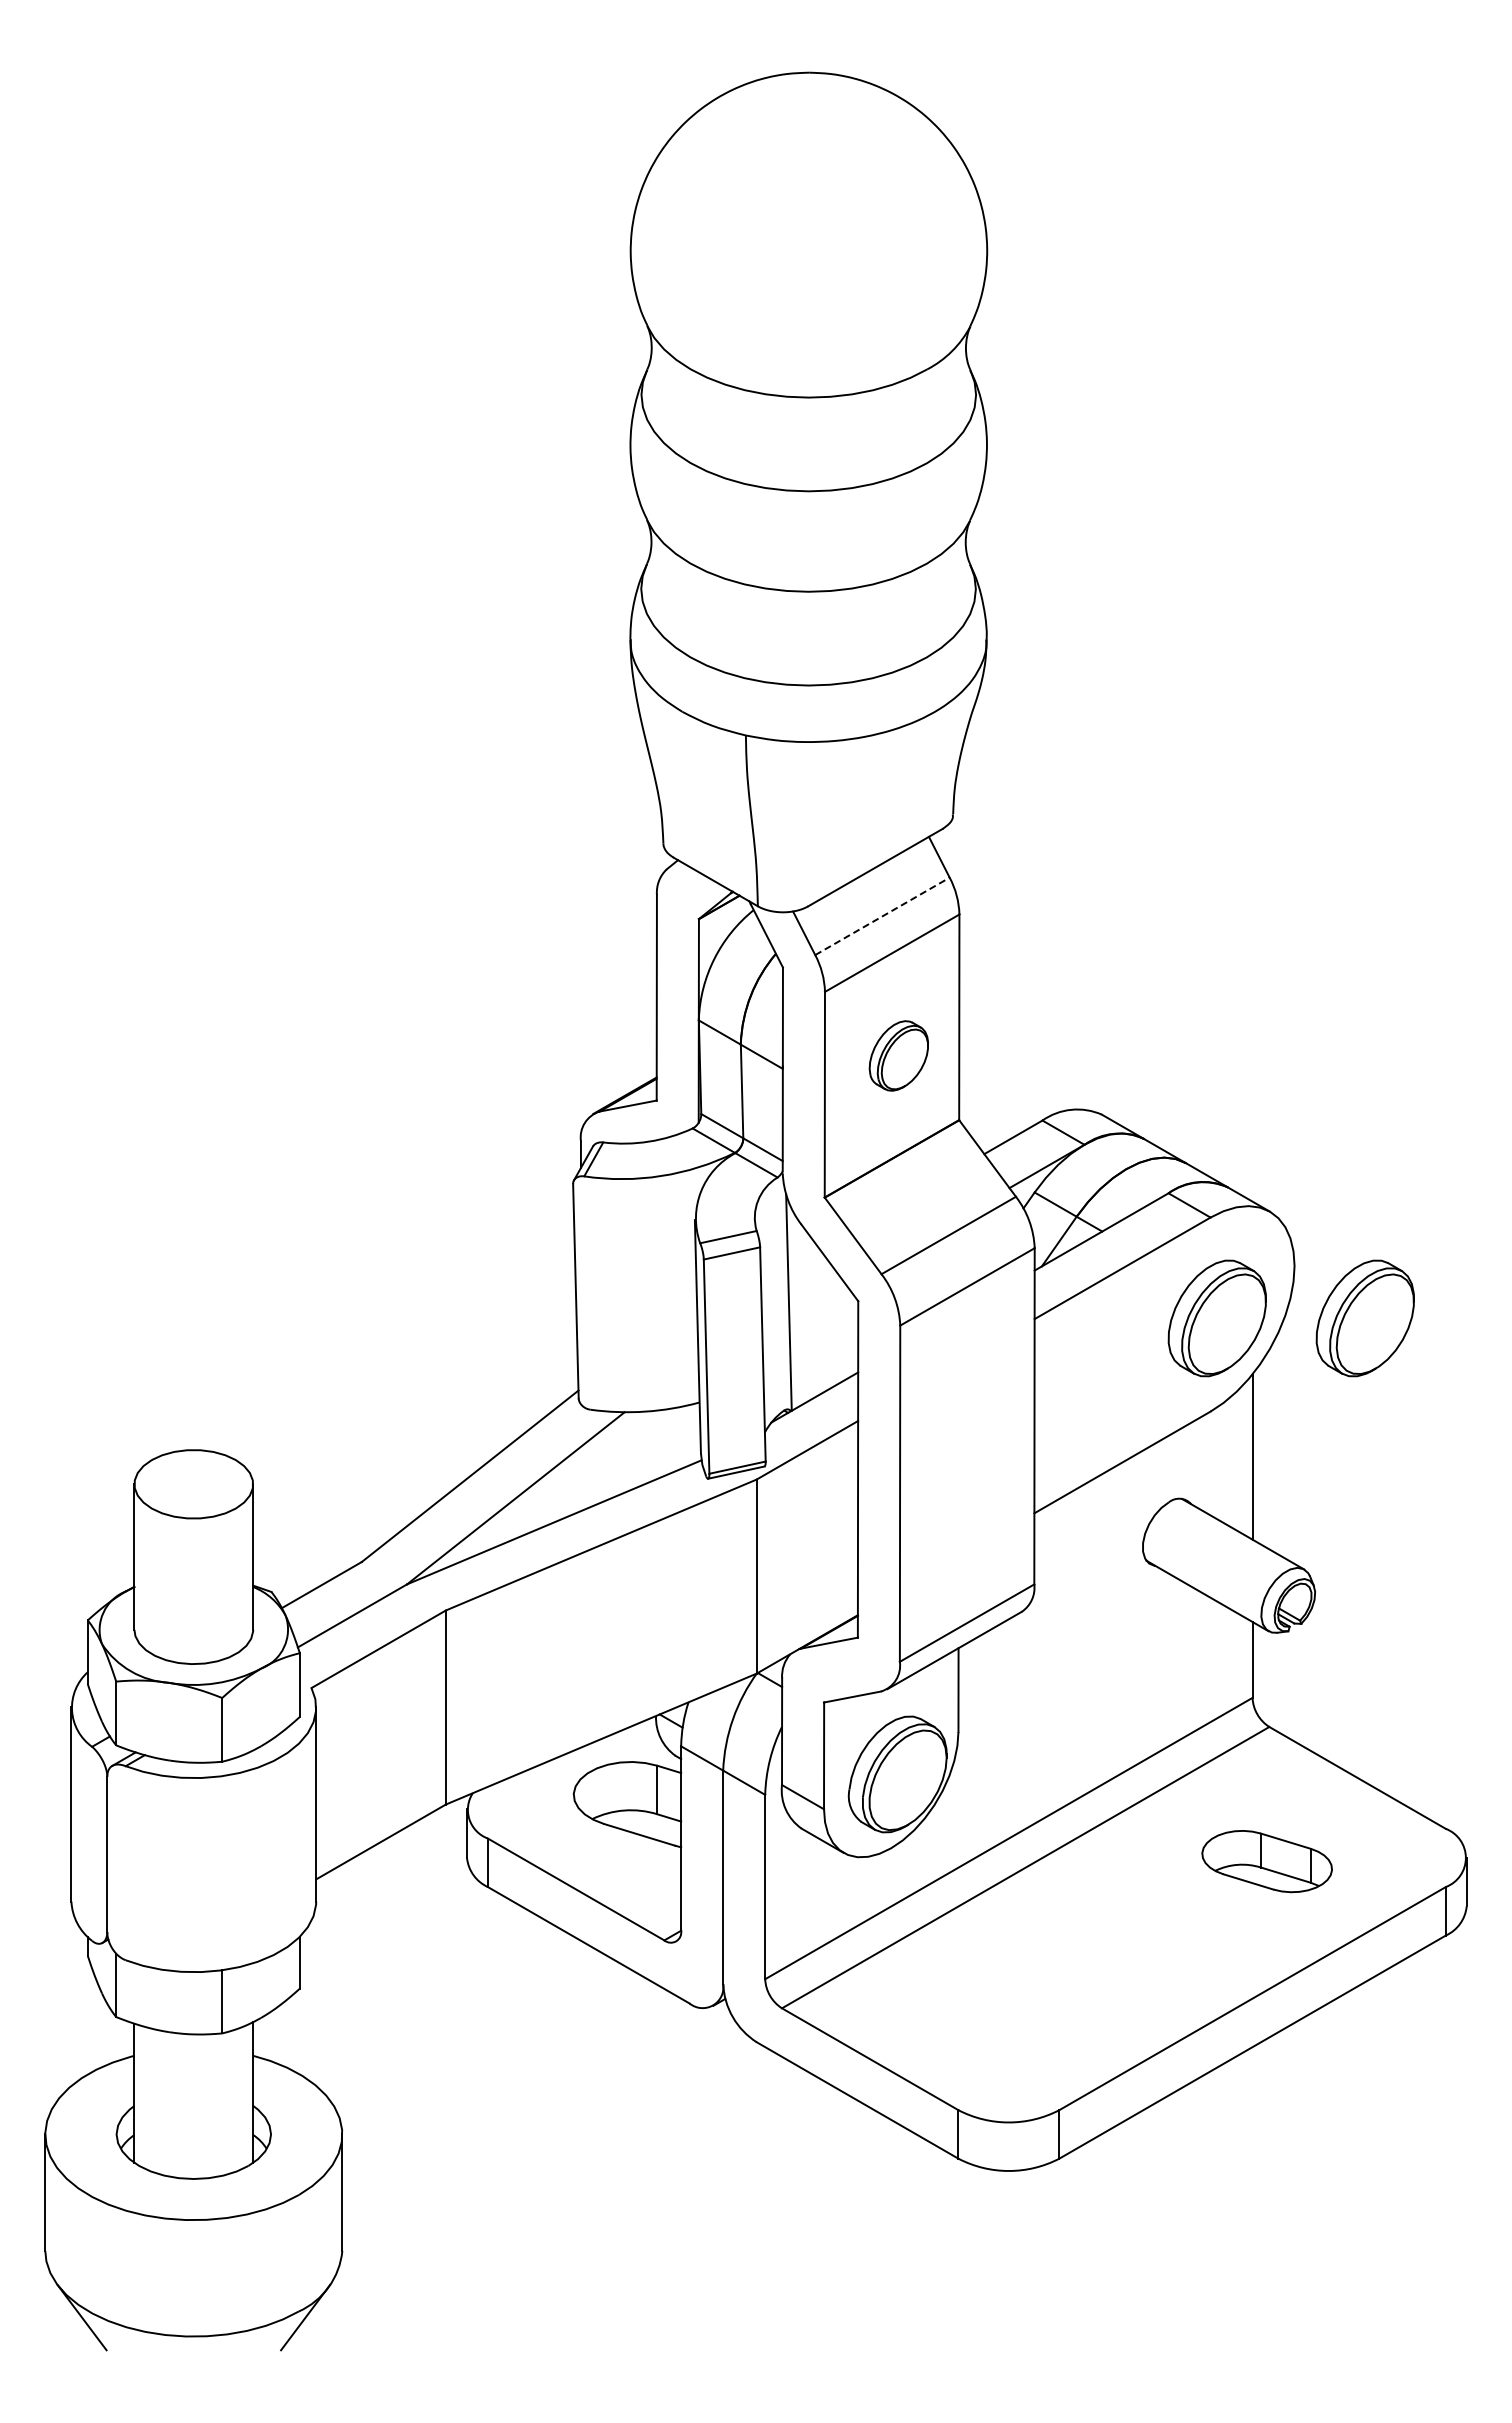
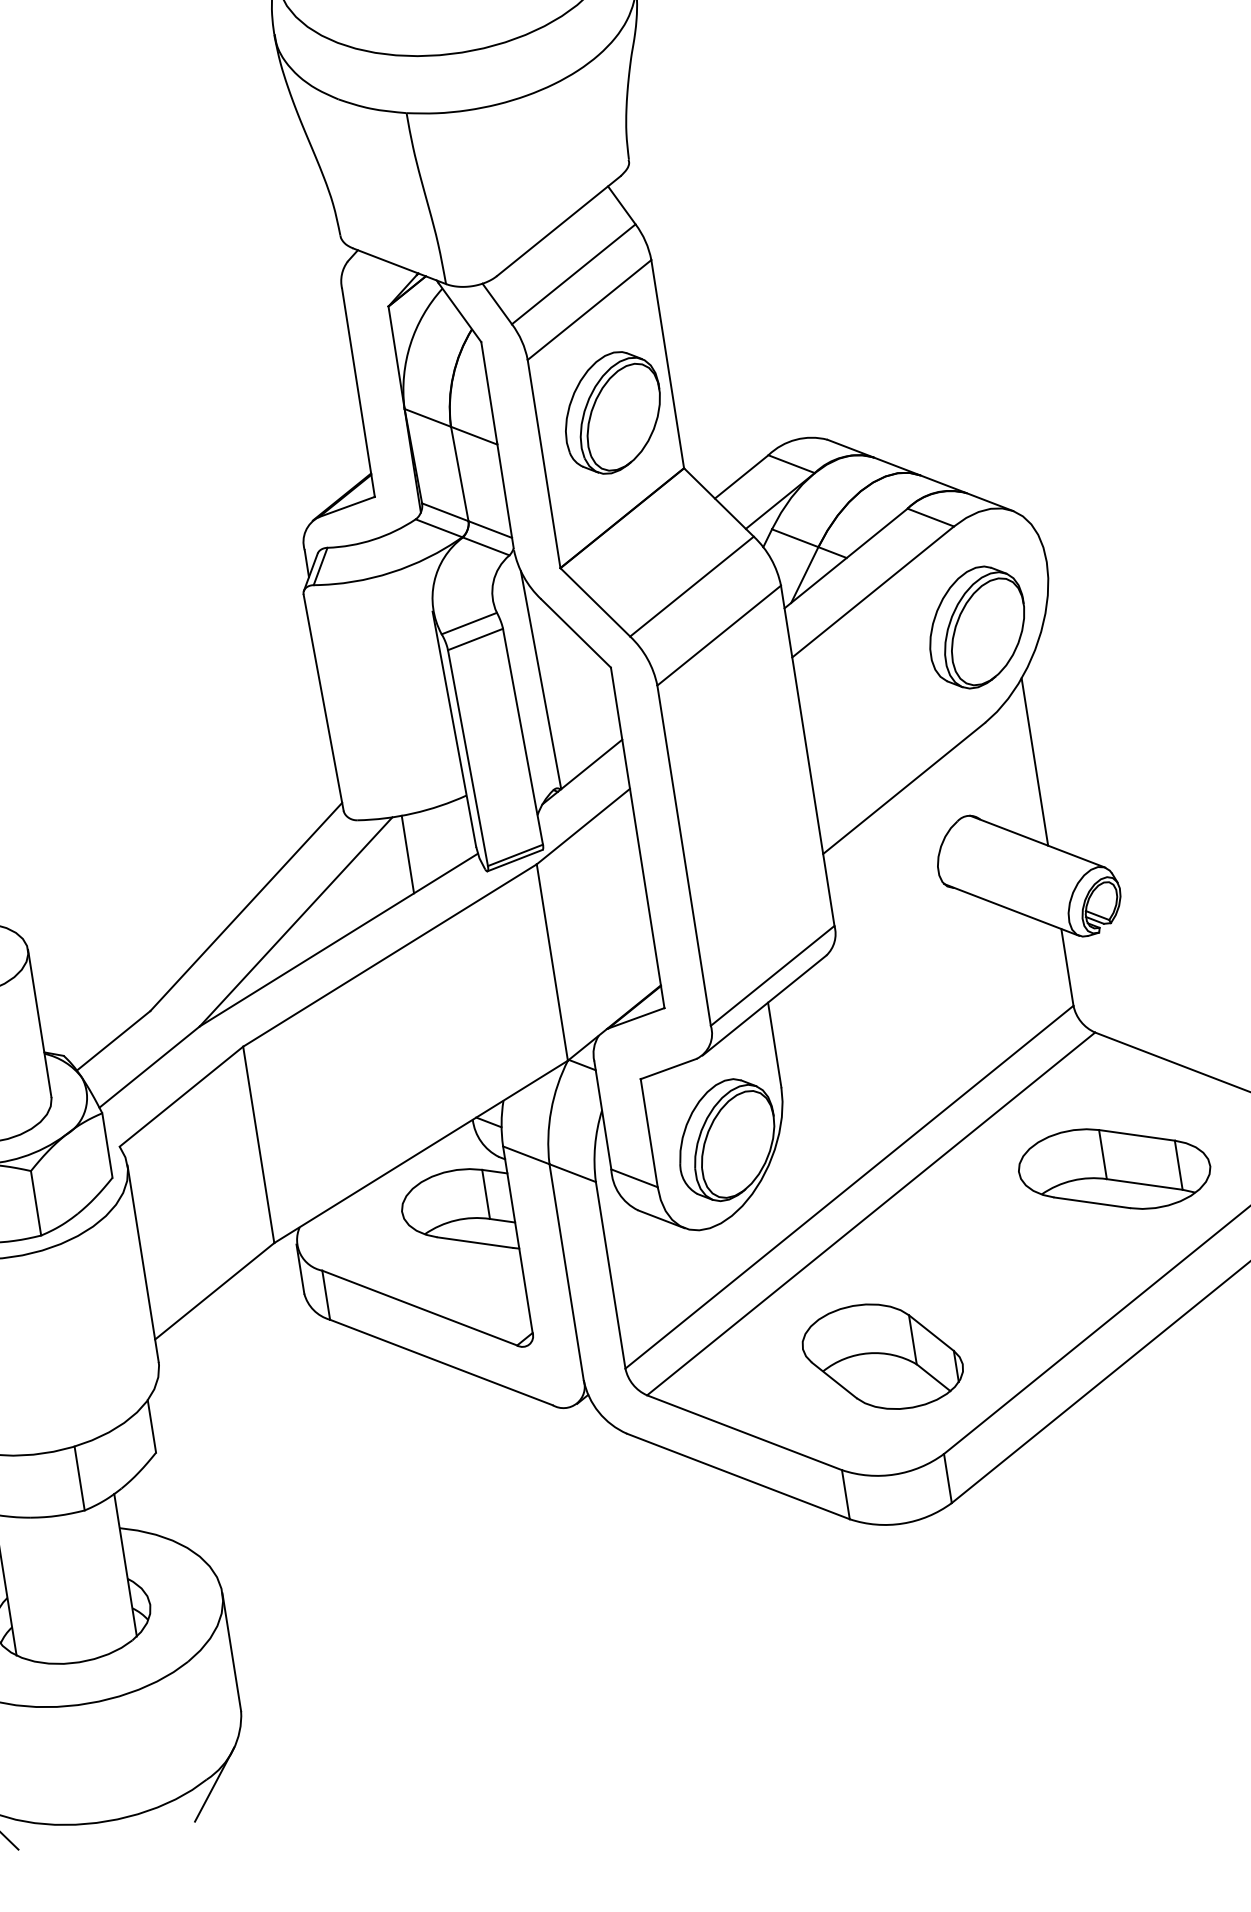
line: (882, 916) -> (573, 274), dashed -> solid
part: (898, 1055) -> (612, 412), size x1.67
part: (1364, 1318) -> (1125, 603), removed
line: (633, 1450) -> (407, 854), added
part: (1266, 1861) -> (1113, 1169), size x1.43
part: (1014, 2006) -> (882, 1356), added

